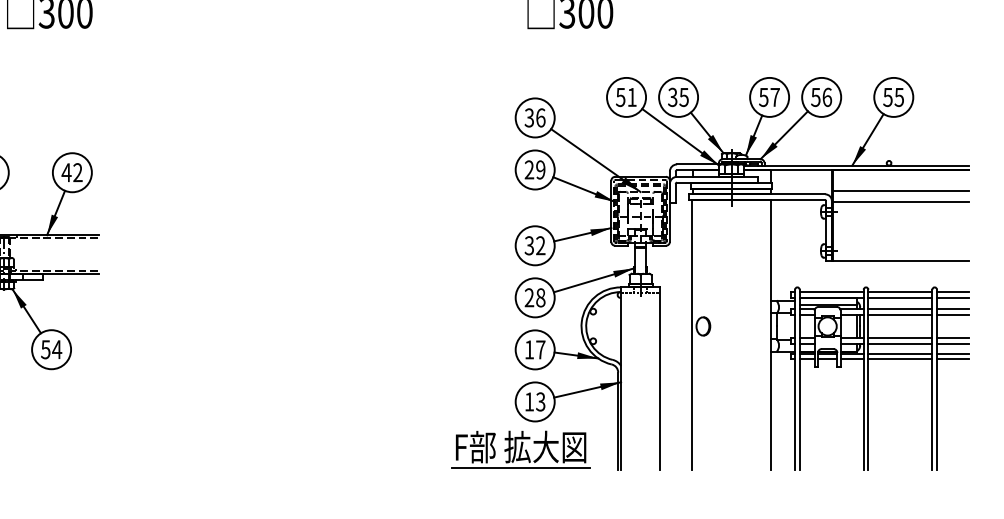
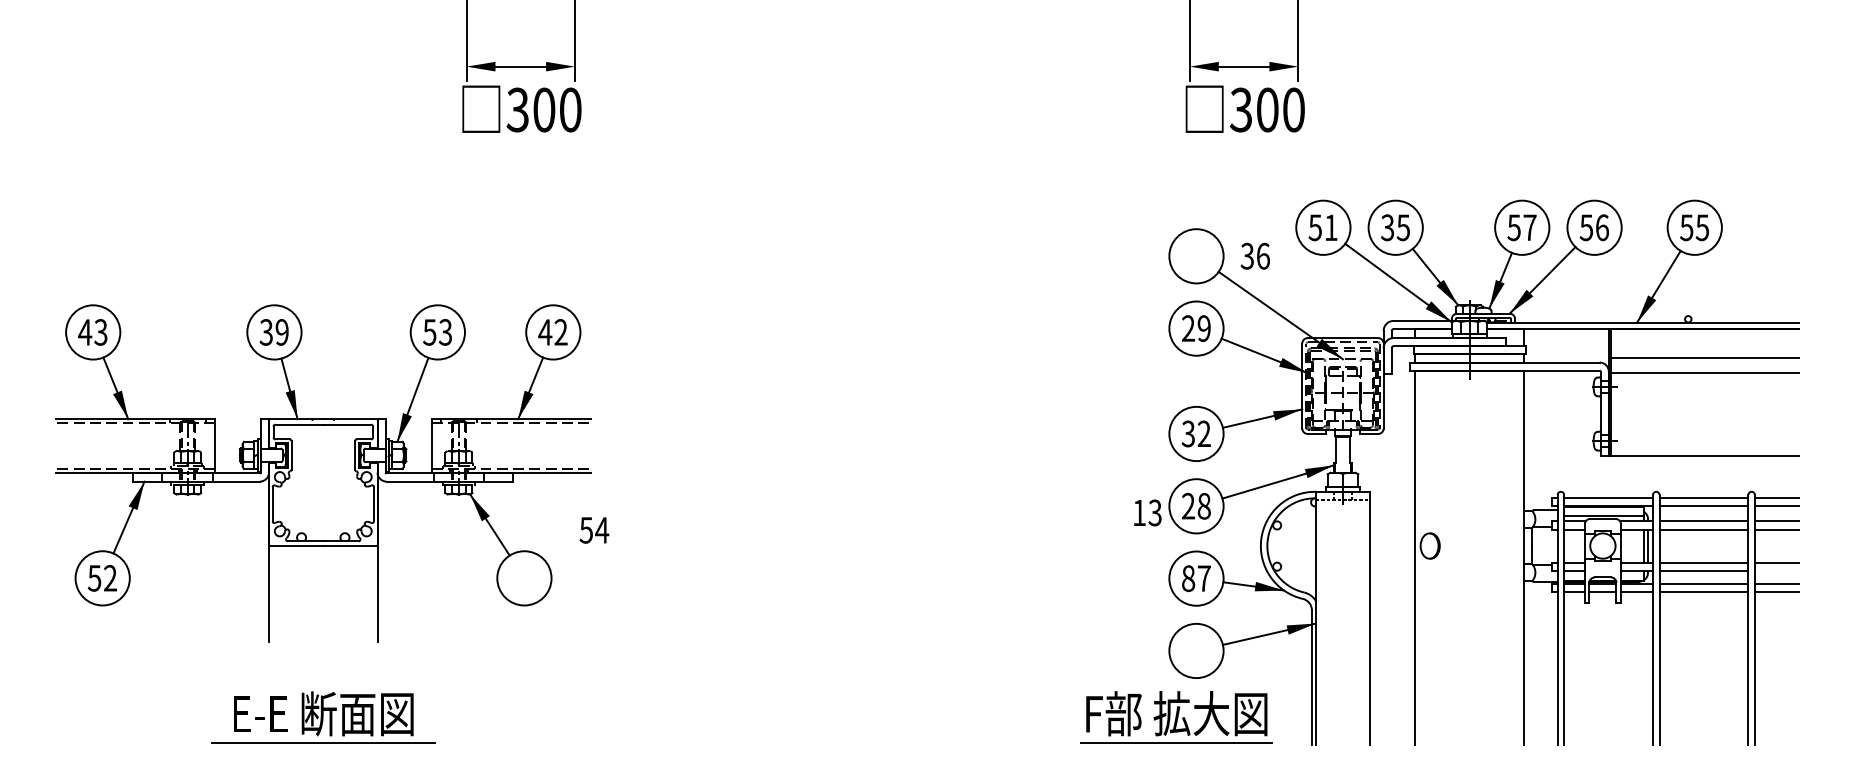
text: (534, 117) -> (1254, 255), moved
line: (952, 344) -> (1776, 570), removed
text: (51, 349) -> (594, 530), moved
text: (529, 349) -> (1188, 578), 17 -> 87
text: (535, 401) -> (1147, 512), moved

